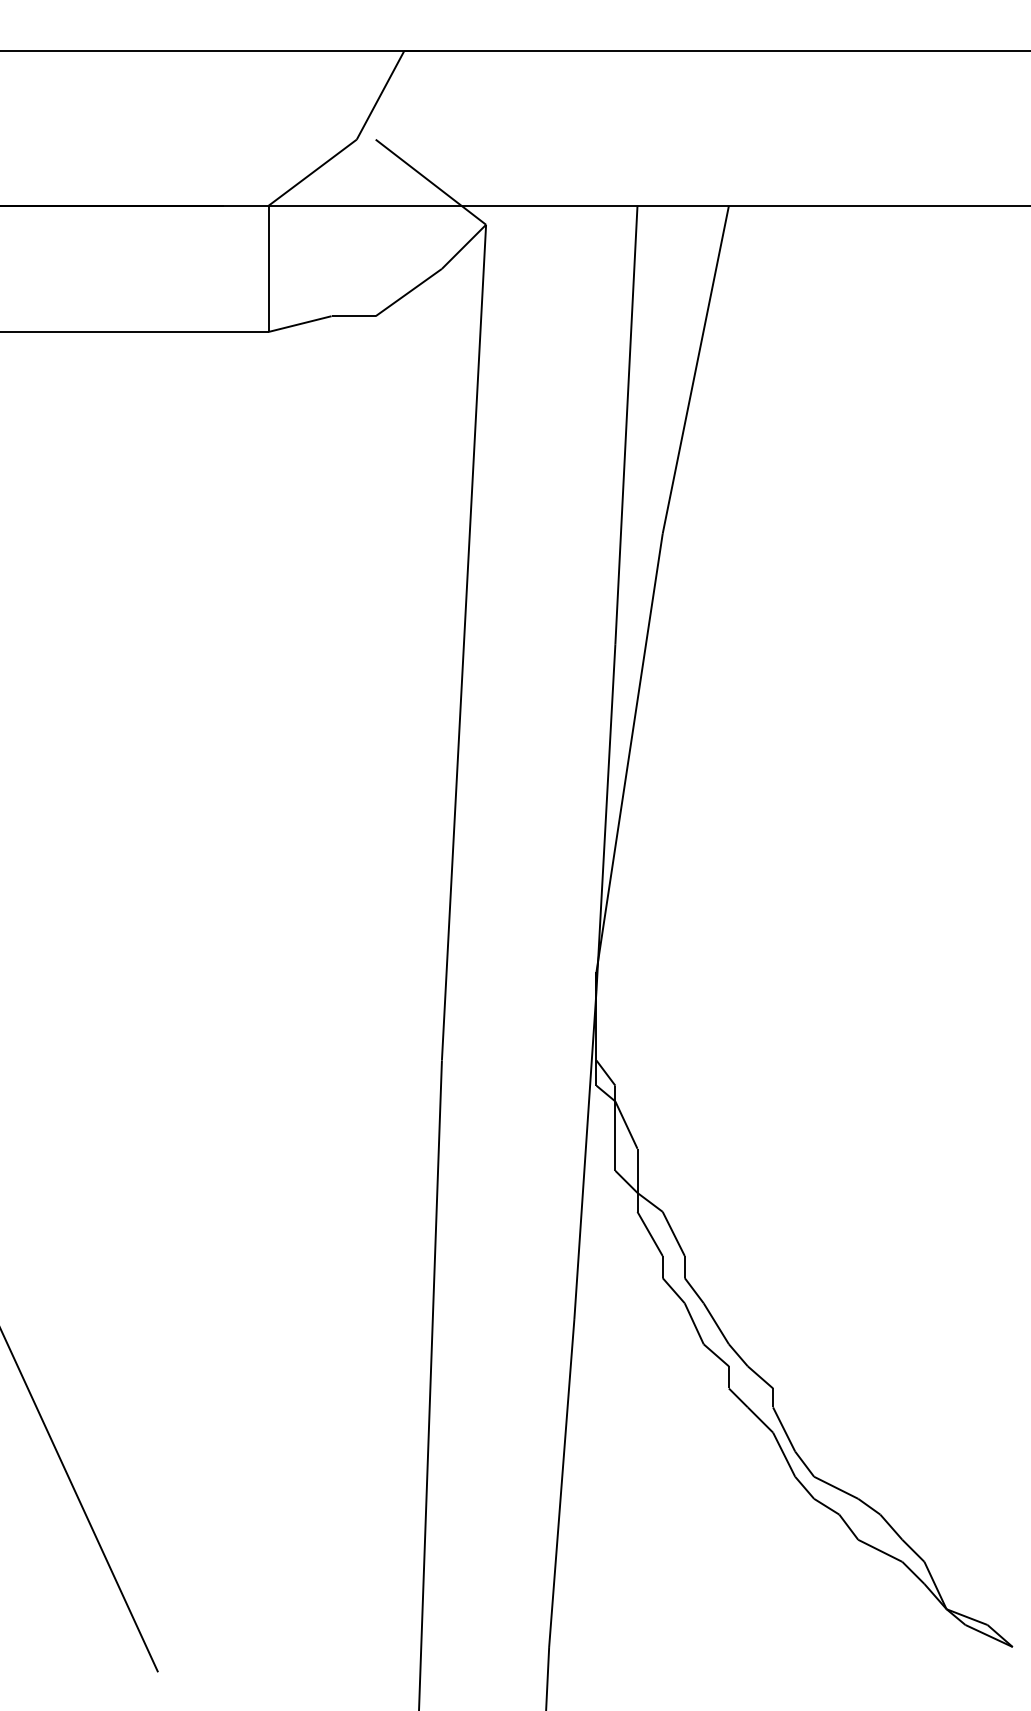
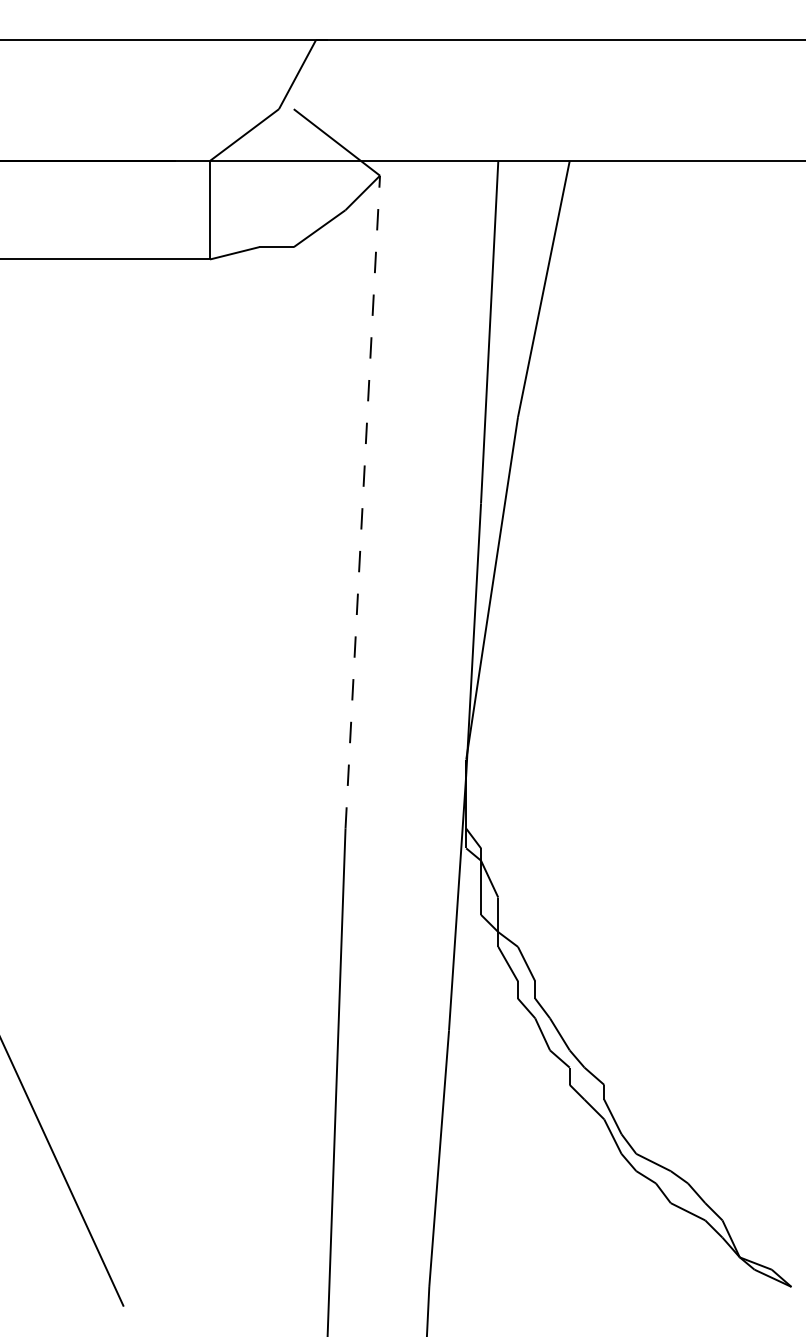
line: (464, 642) -> (363, 502), solid -> dashed

